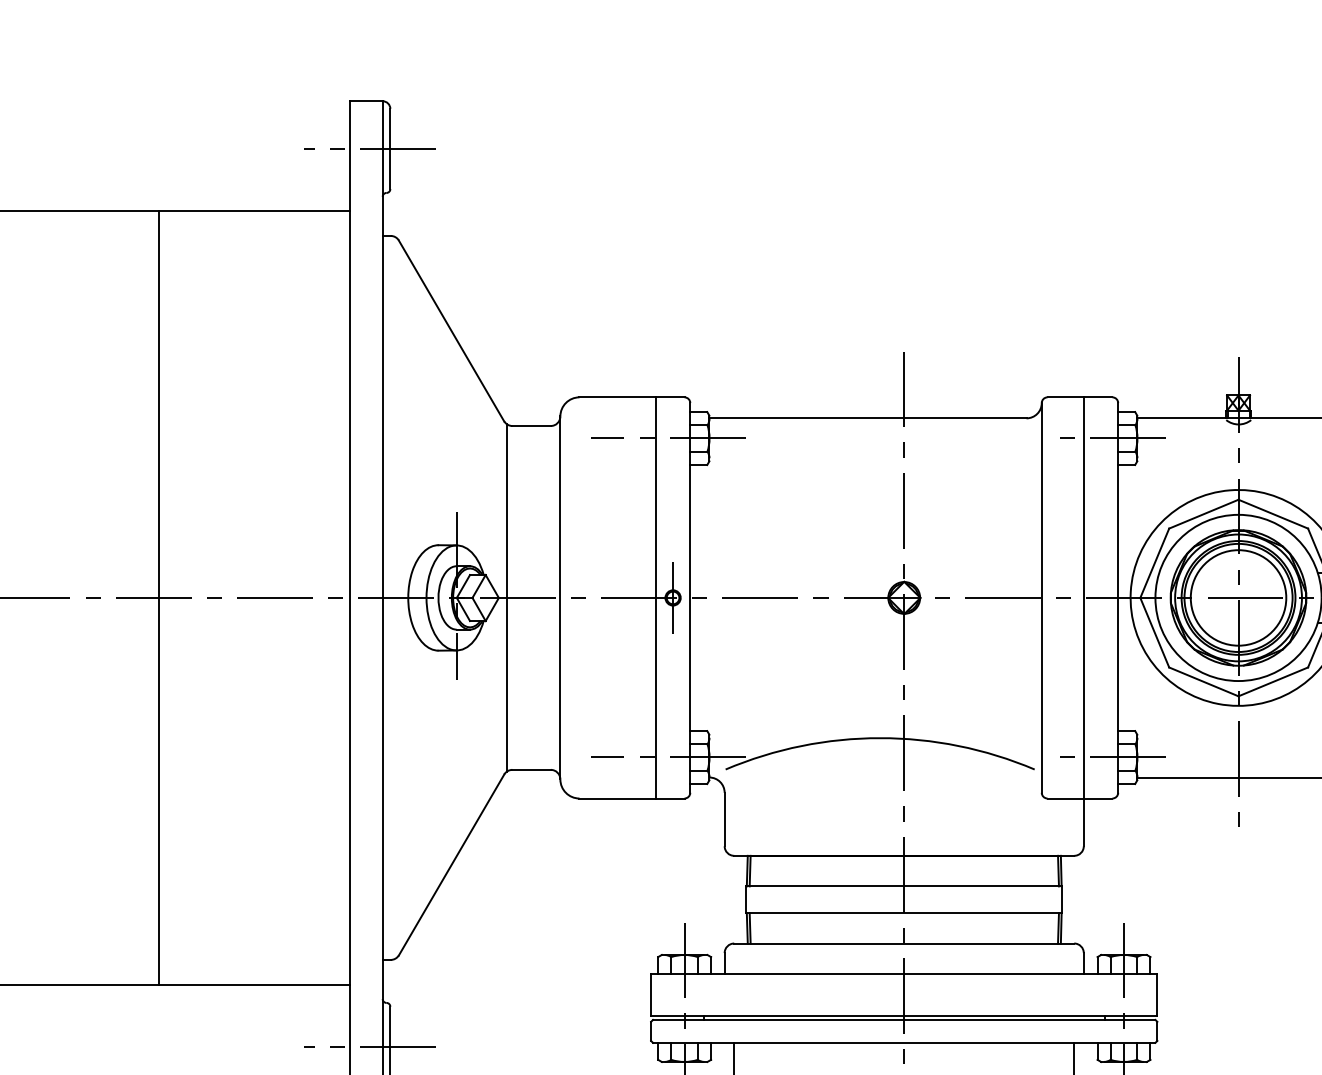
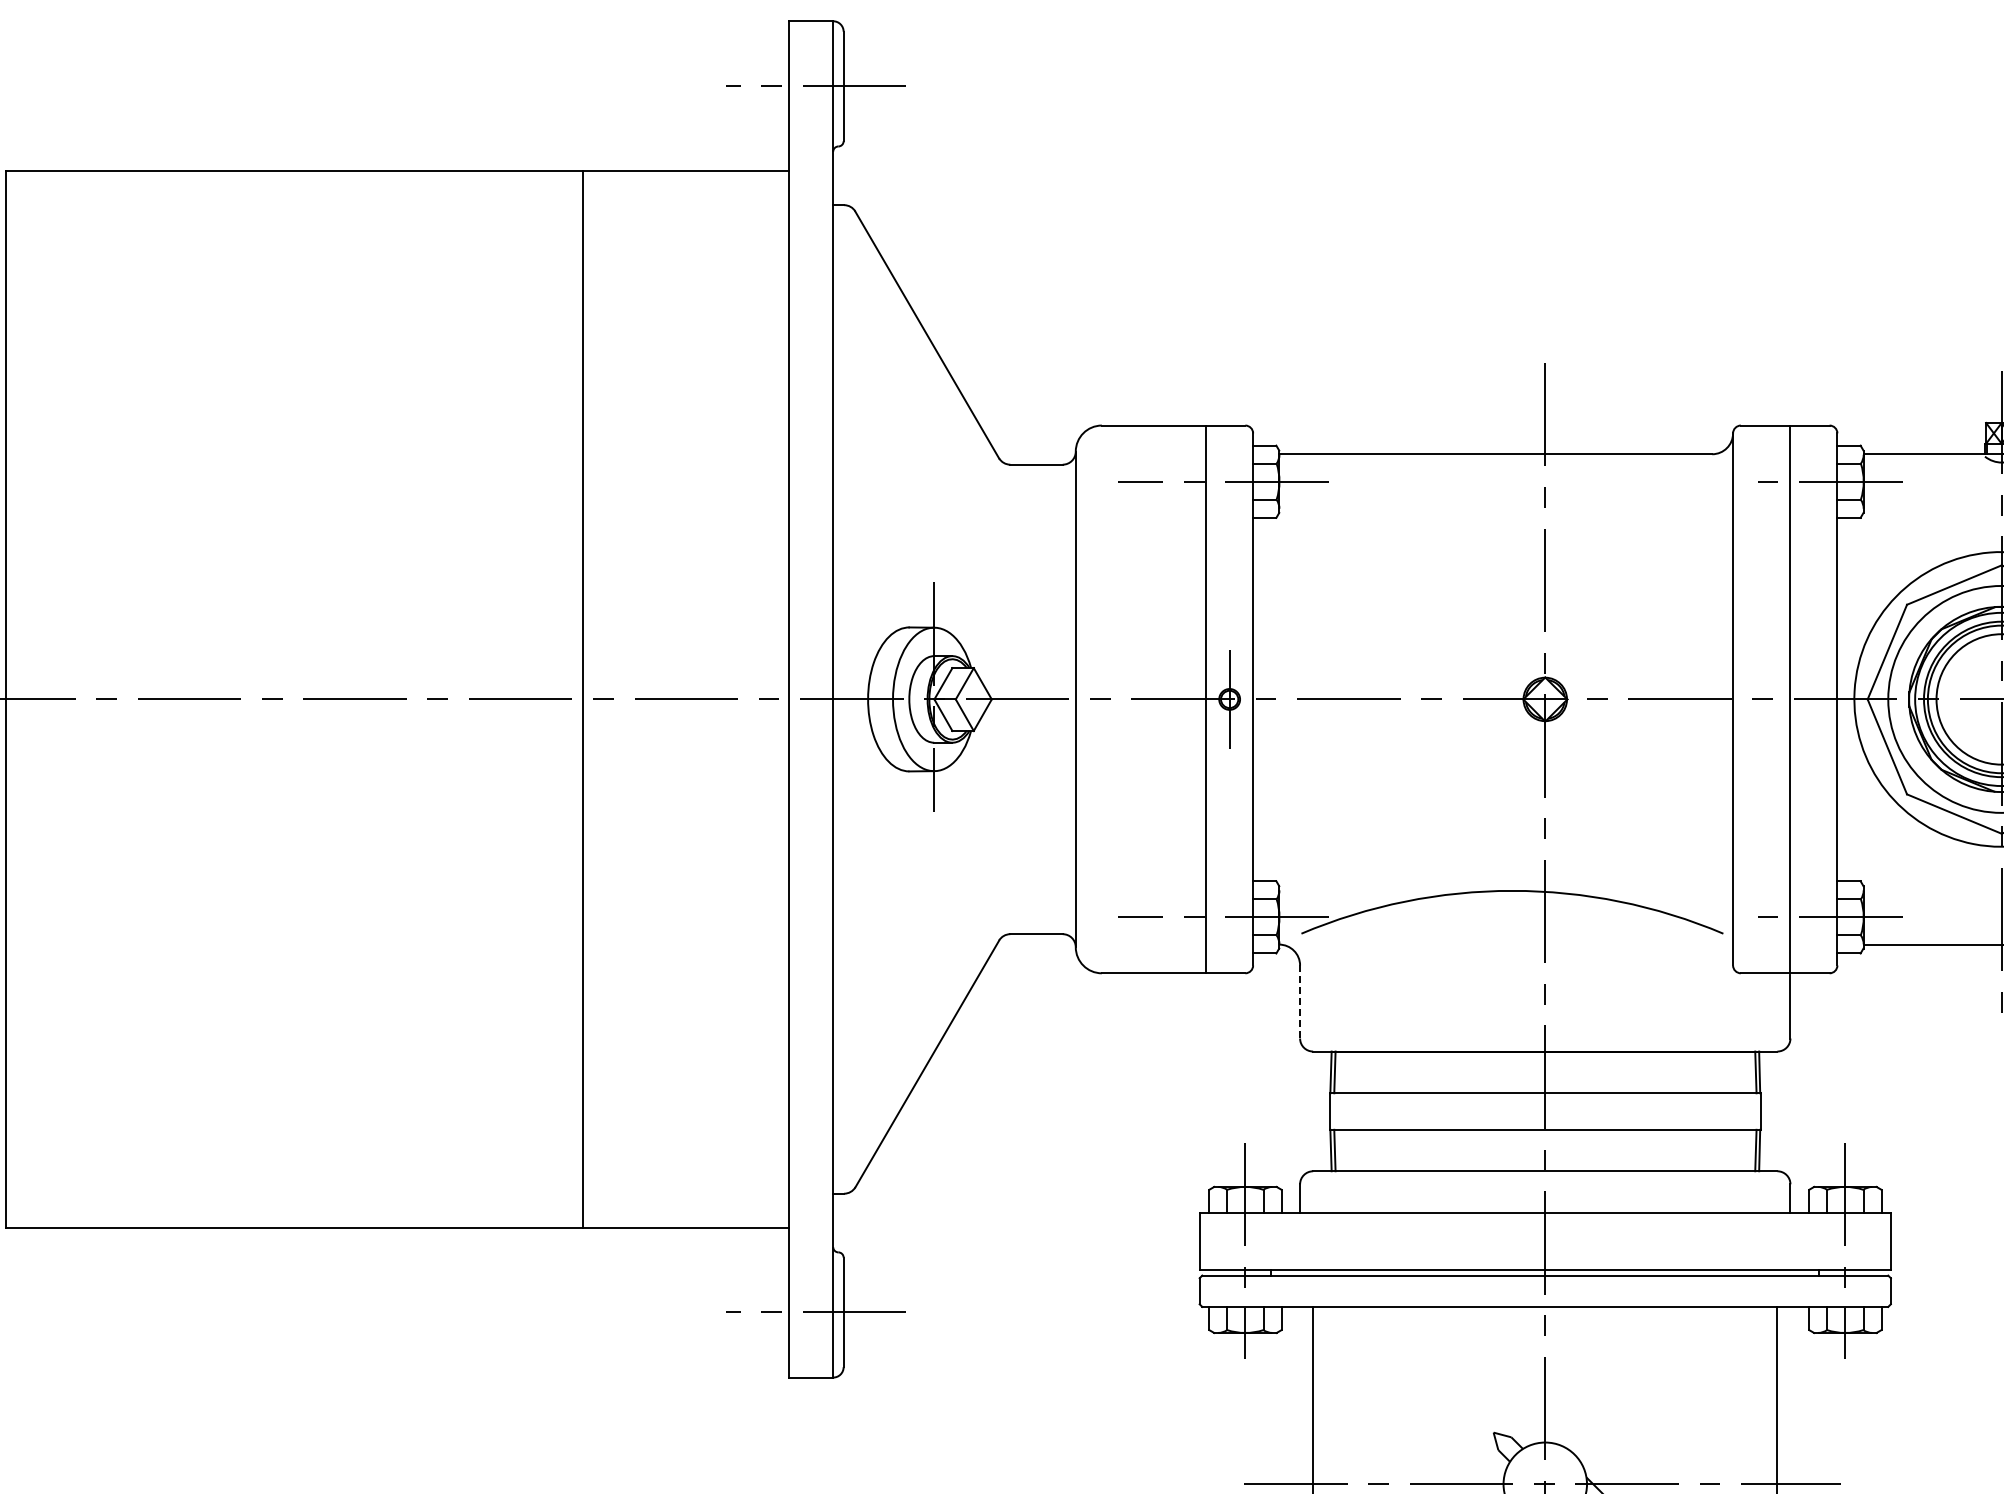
line: (159, 597) -> (583, 699), moved
line: (506, 597) -> (1002, 699), removed
line: (724, 819) -> (1300, 1002), solid -> dashed

